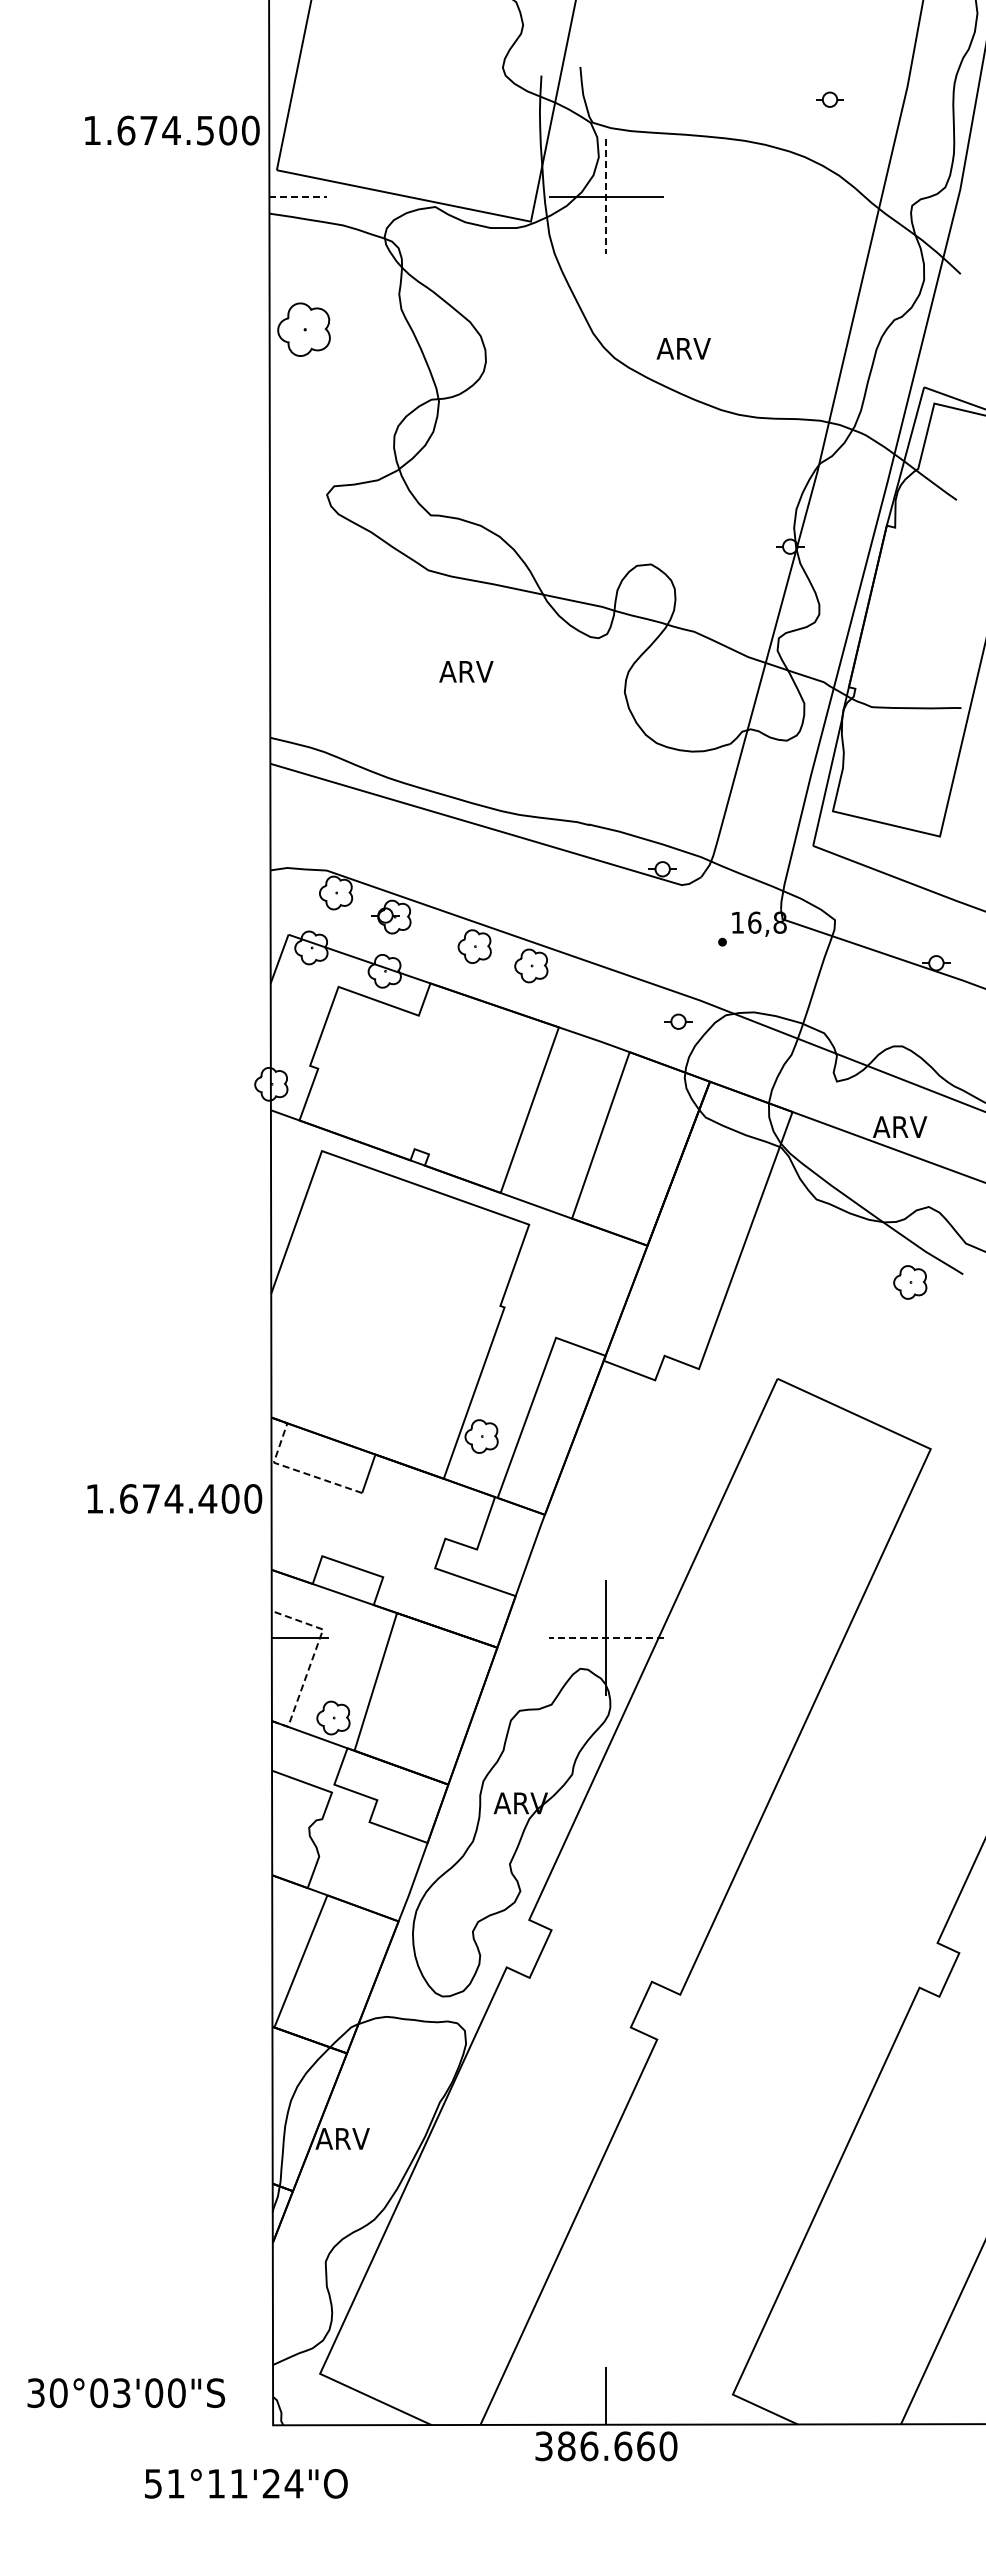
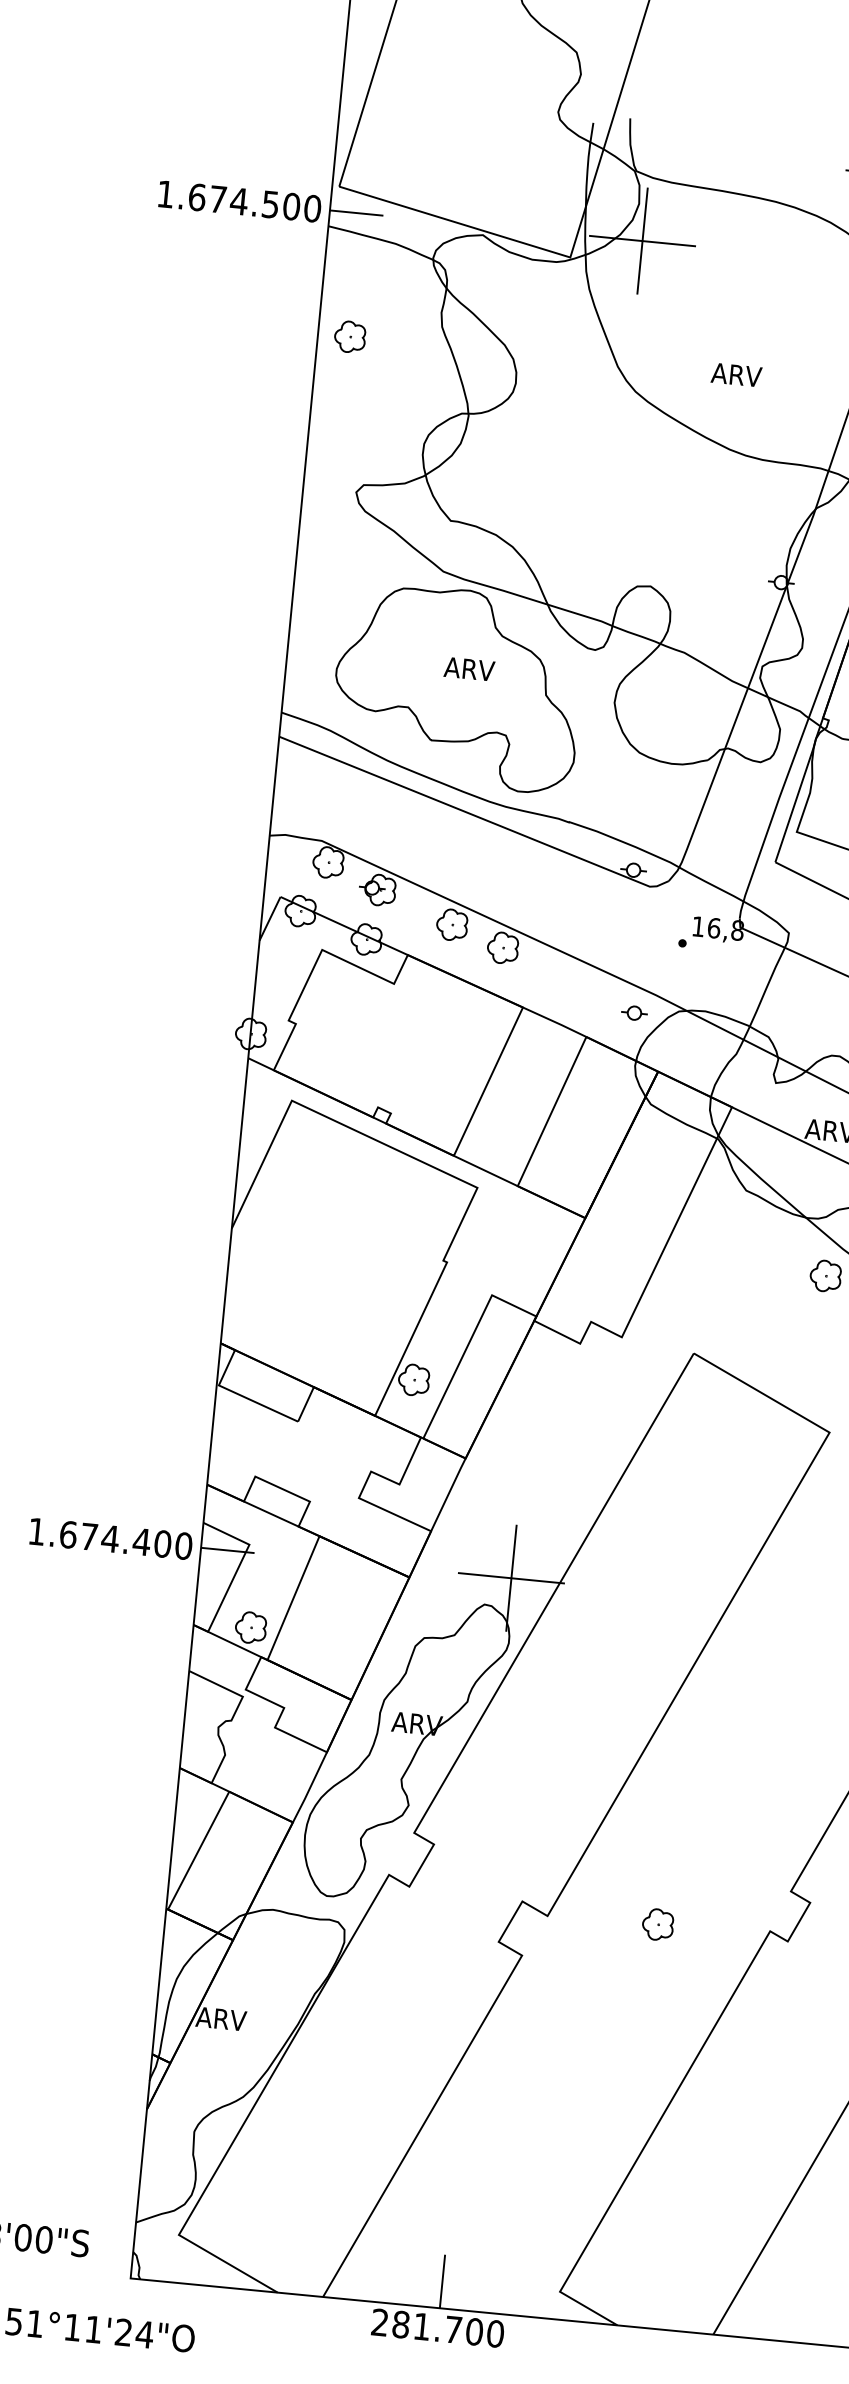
text: (172, 130) -> (240, 201), moved
line: (298, 196) -> (356, 212), dashed -> solid
line: (606, 196) -> (642, 241), dashed -> solid
part: (304, 329) -> (350, 336), size x0.62
text: (683, 348) -> (736, 374), moved
part: (455, 692) -> (457, 687), added
line: (288, 1467) -> (232, 1391), dashed -> solid
text: (174, 1498) -> (110, 1538), moved
line: (606, 1637) -> (511, 1577), dashed -> solid
line: (312, 1660) -> (236, 1572), dashed -> solid
part: (799, 1992) -> (658, 1924), added
text: (594, 2446) -> (426, 2327), 386.660 -> 281.700

